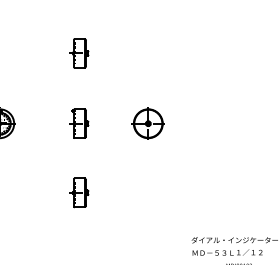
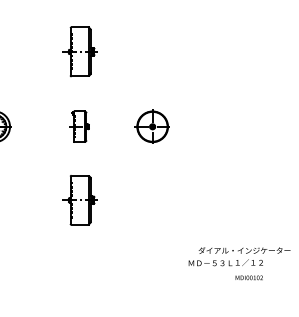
part: (79, 53) -> (79, 52), size x1.6
part: (79, 193) -> (79, 200), size x1.6
text: (227, 252) -> (225, 262), moved

